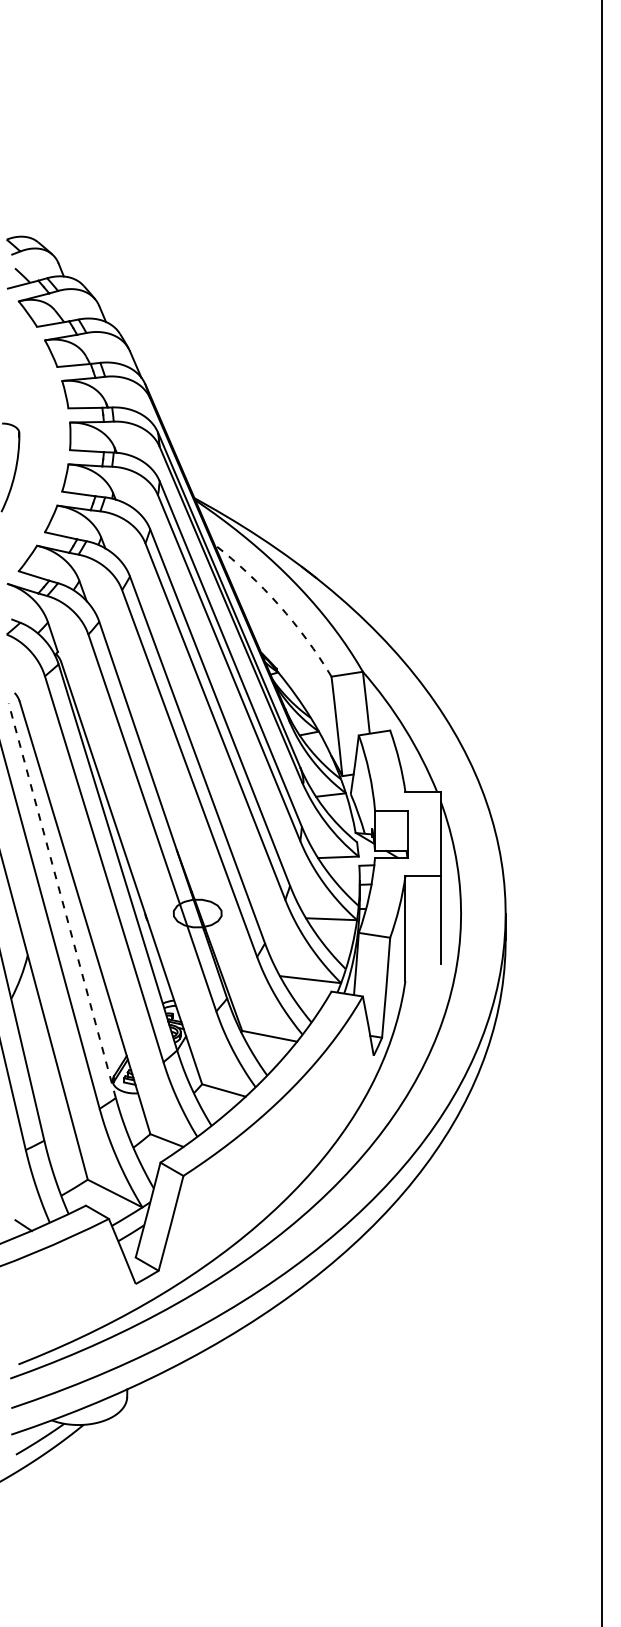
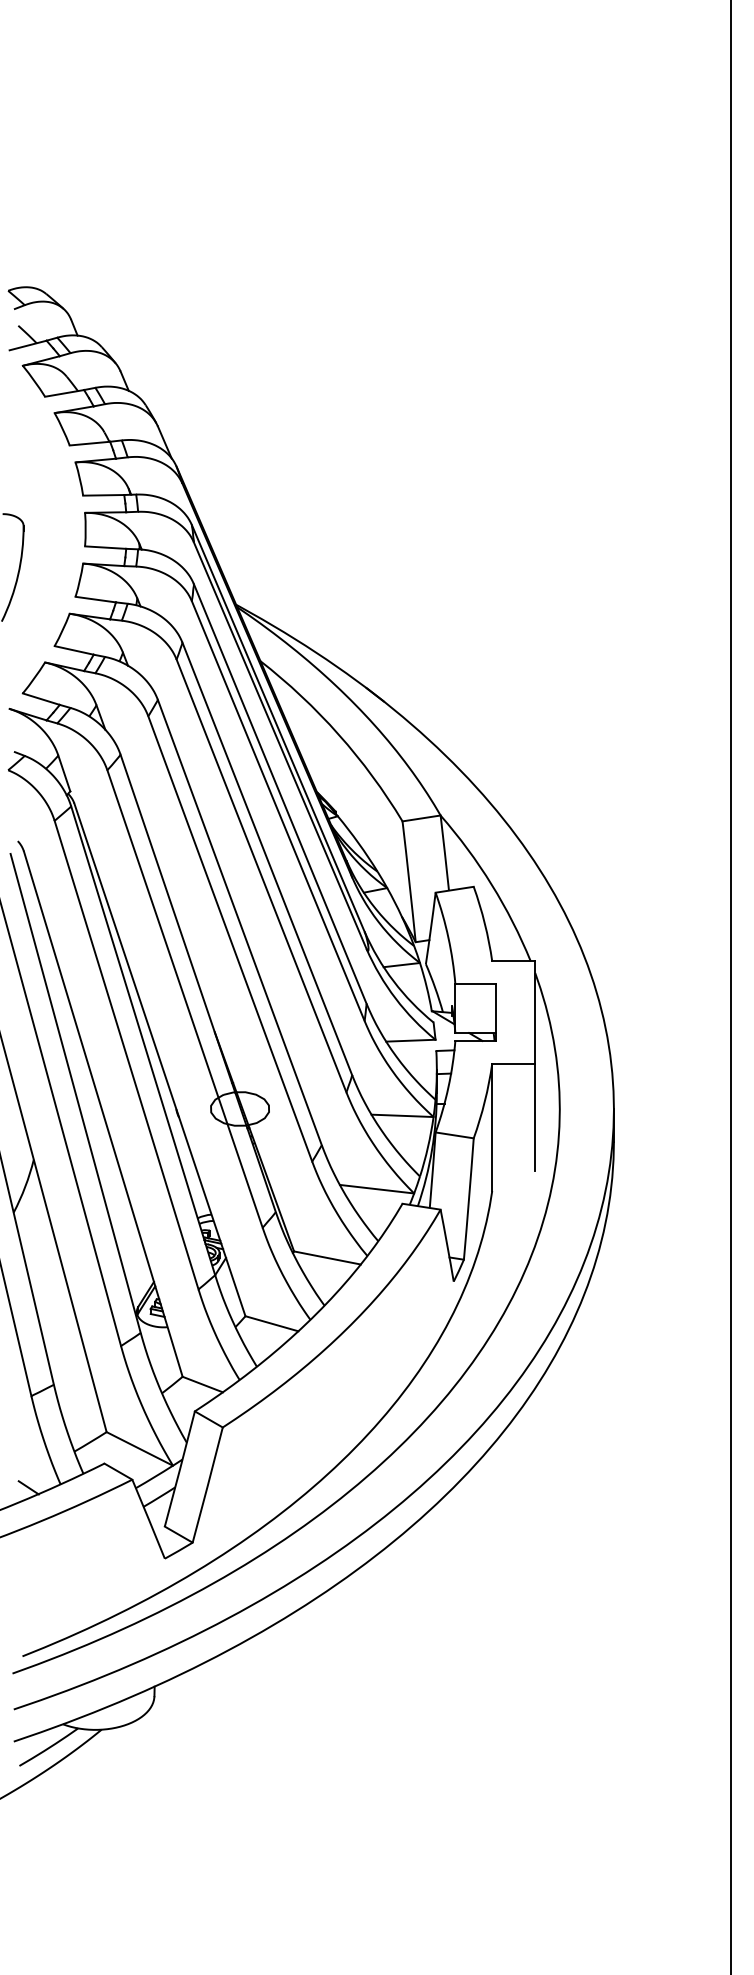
arc: (279, 605) -> (339, 734), dashed -> solid
line: (62, 900) -> (75, 1093), dashed -> solid

